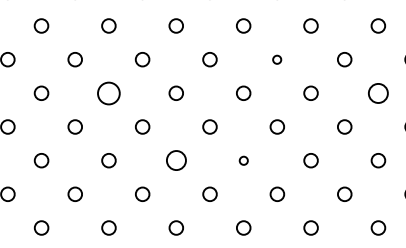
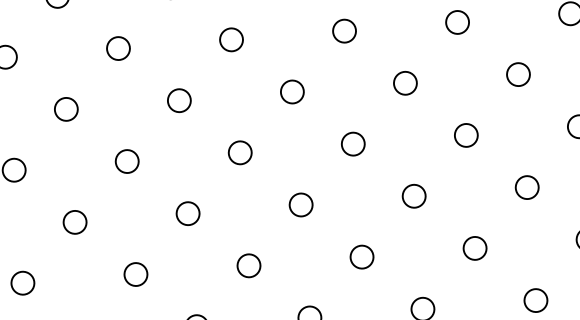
circle: (276, 59) -> (343, 30), size x1.67
circle: (108, 92) -> (65, 108), size x0.62
circle: (378, 92) -> (518, 73), size x0.71
circle: (175, 160) -> (186, 213), size x0.71
circle: (243, 160) -> (300, 204), size x1.67

